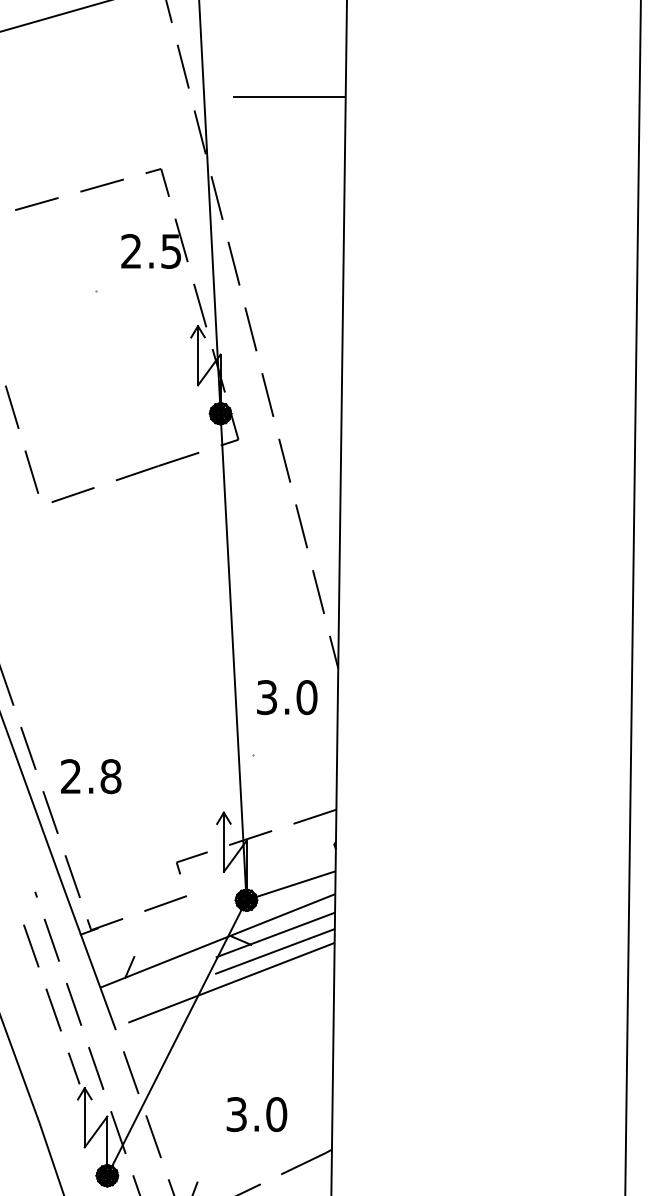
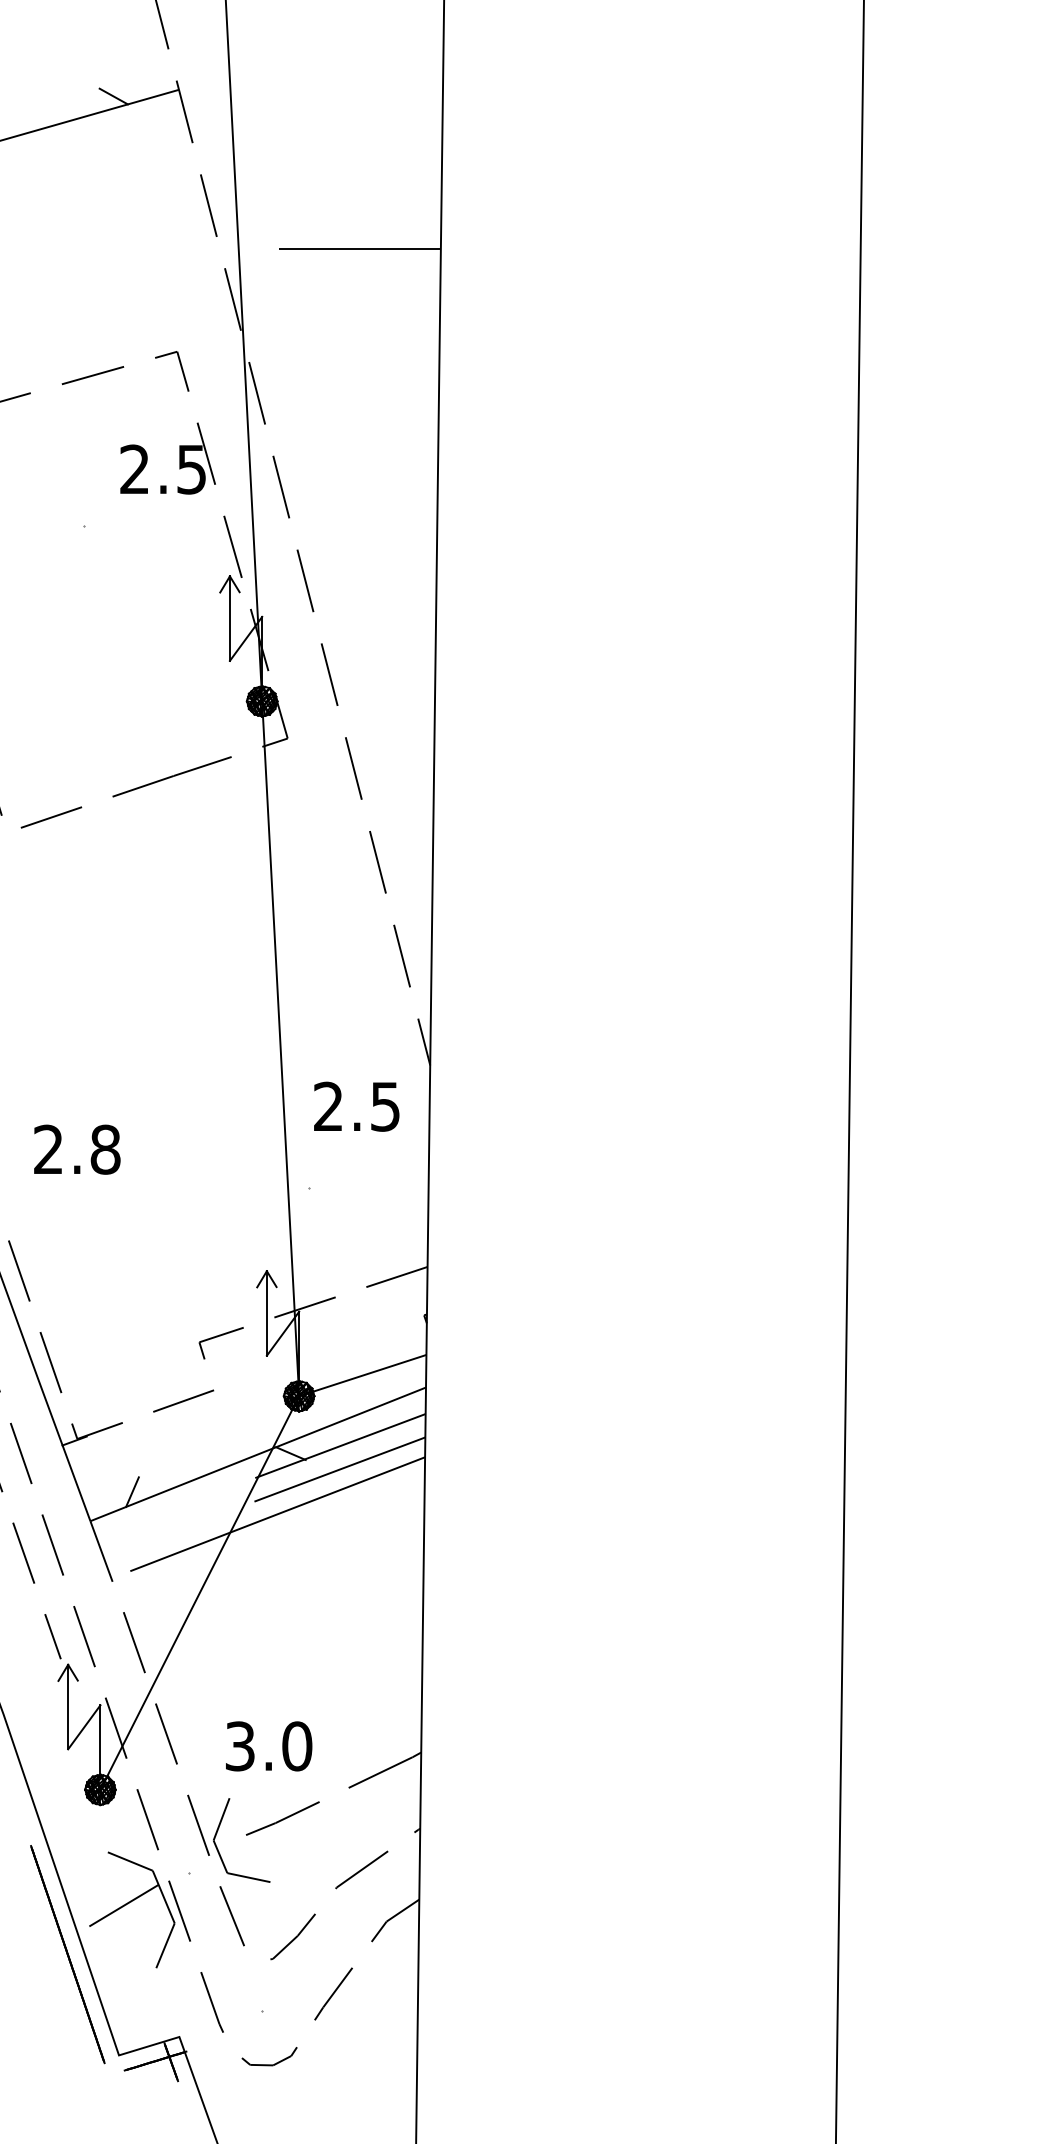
text: (287, 697) -> (357, 1106), 3.0 -> 2.5
text: (91, 776) -> (77, 1149), moved
text: (257, 1114) -> (269, 1746), moved

